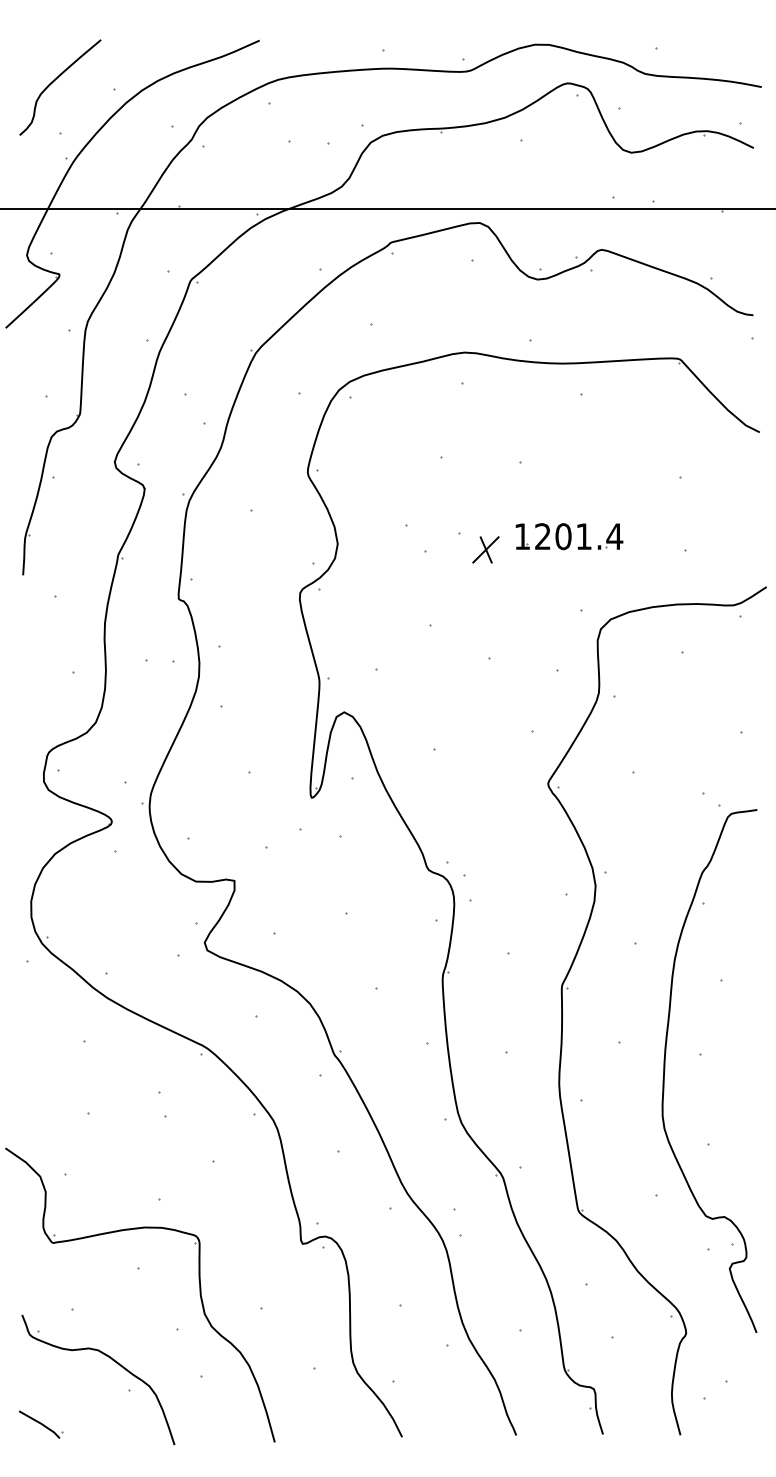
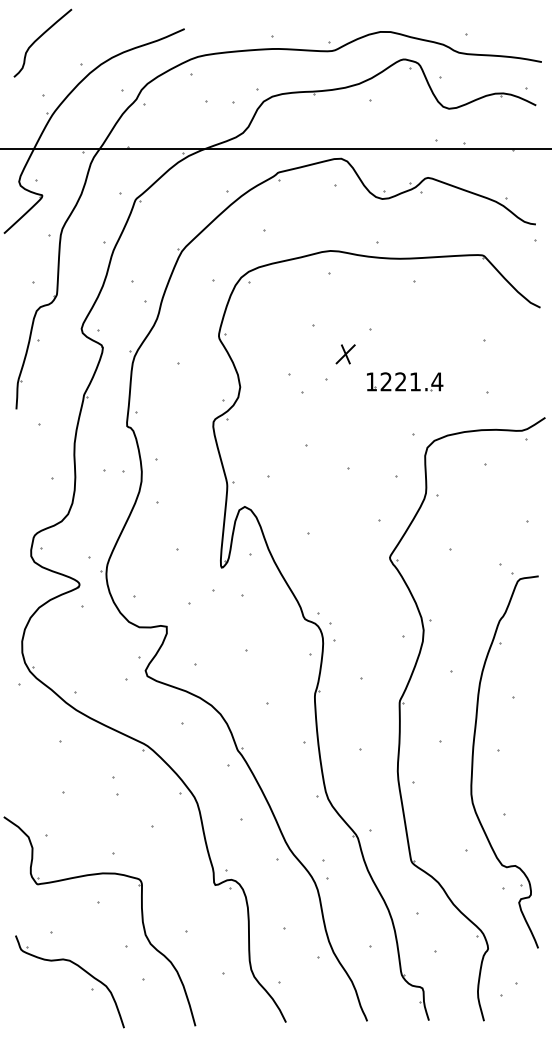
curve: (54, 81) -> (38, 38), moved
text: (563, 536) -> (400, 381), 1201.4 -> 1221.4
part: (485, 549) -> (345, 354), moved
part: (41, 1424) -> (29, 1013), removed

